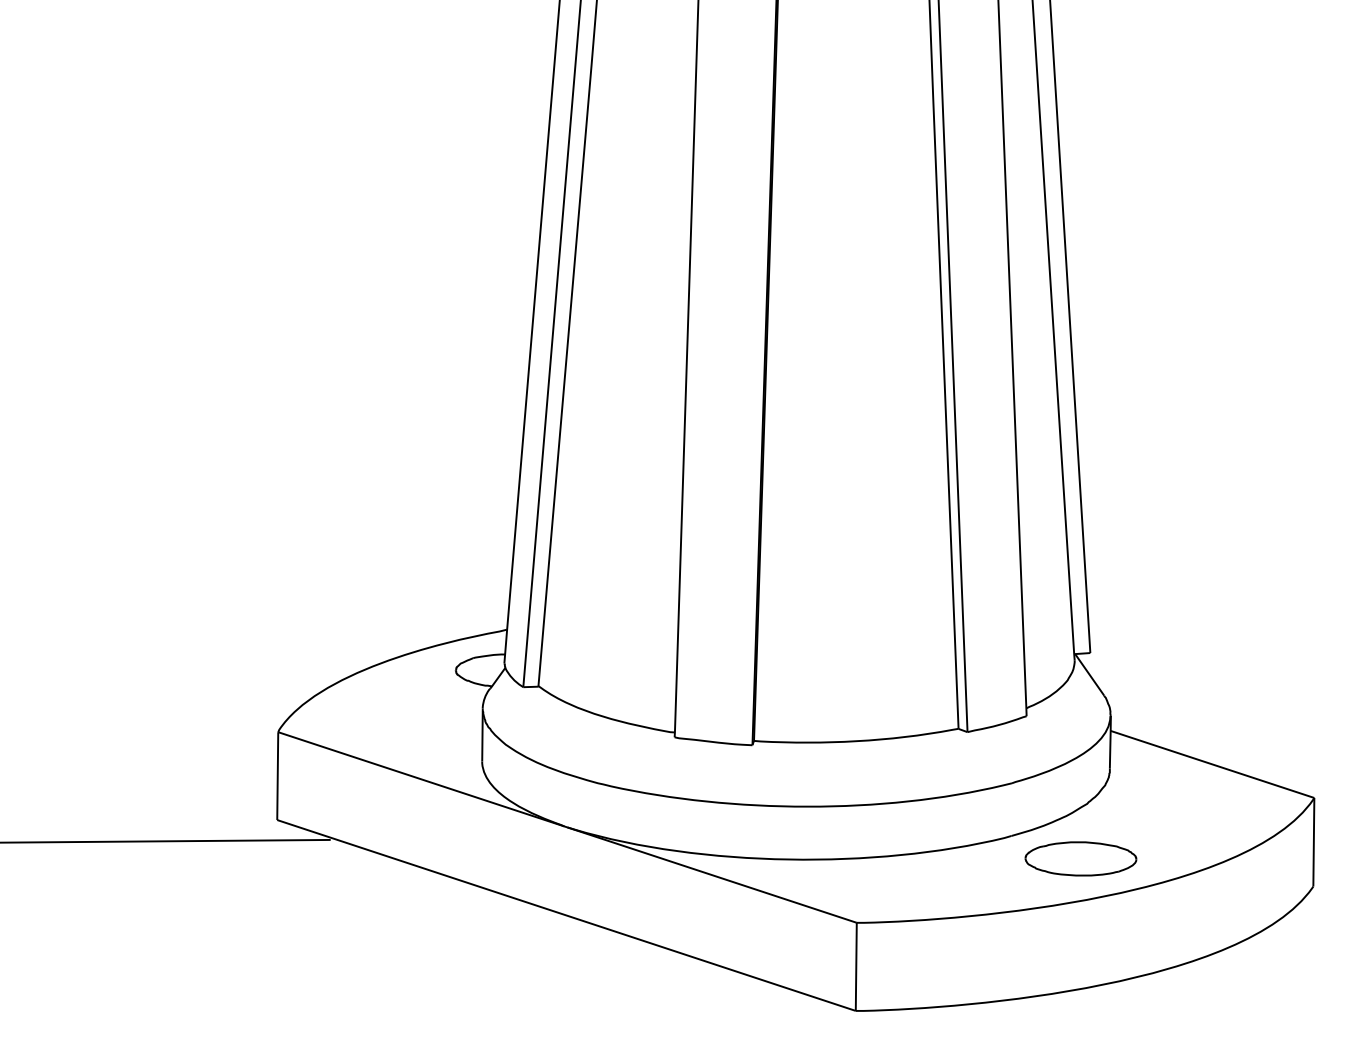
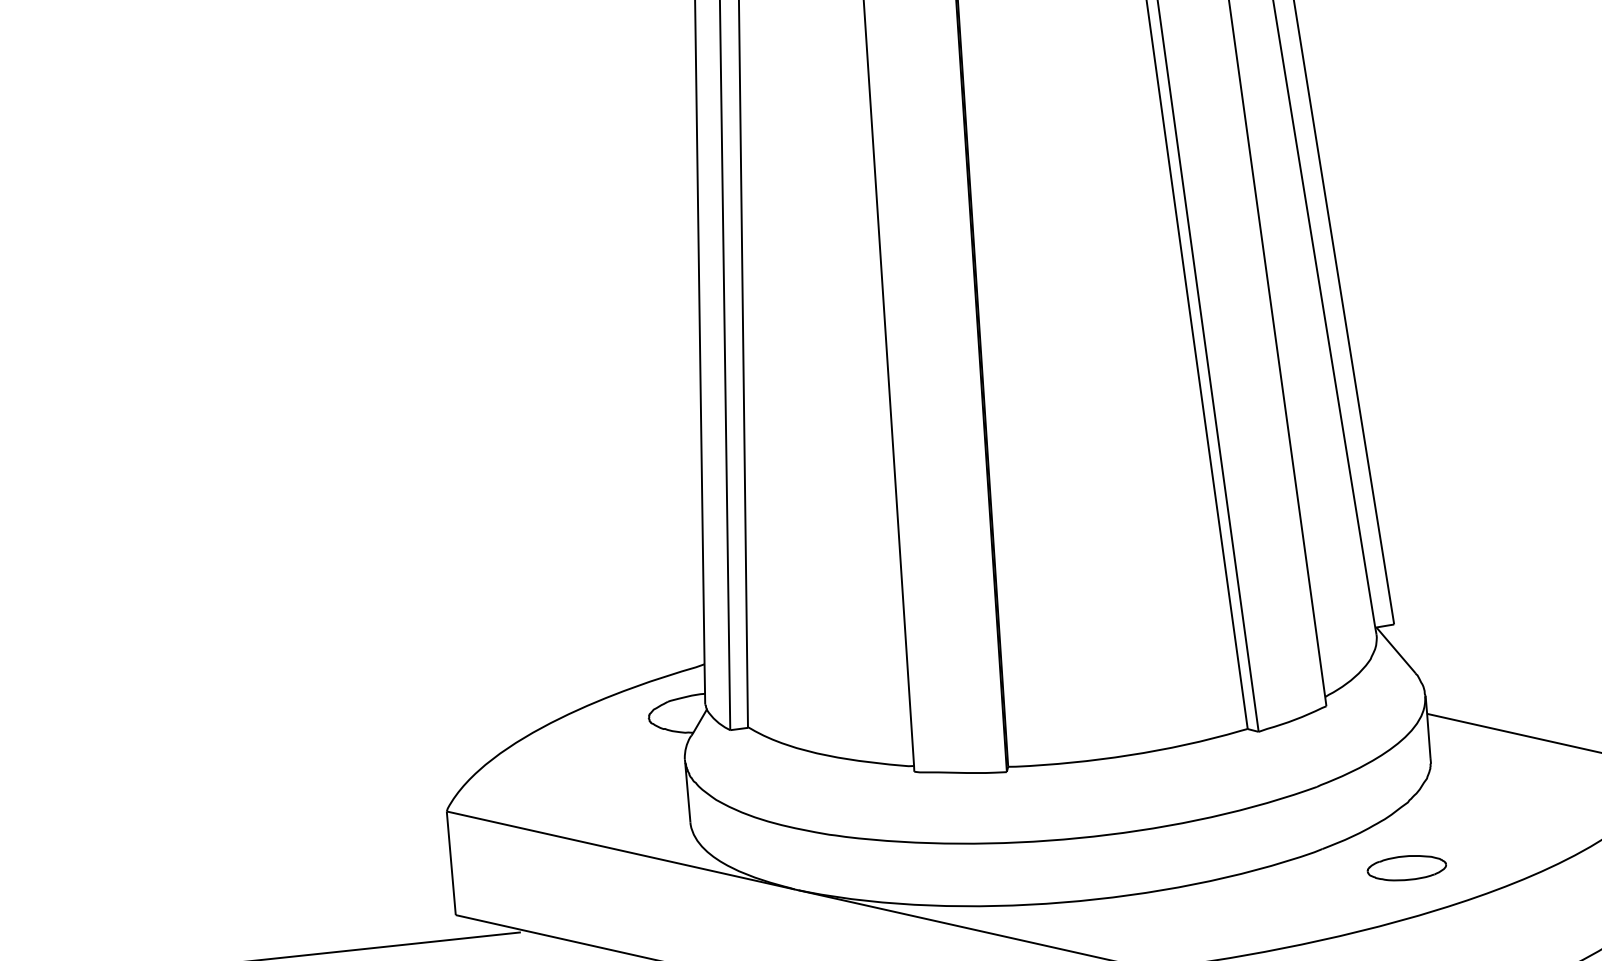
part: (1080, 858) -> (1406, 867), size x0.6

